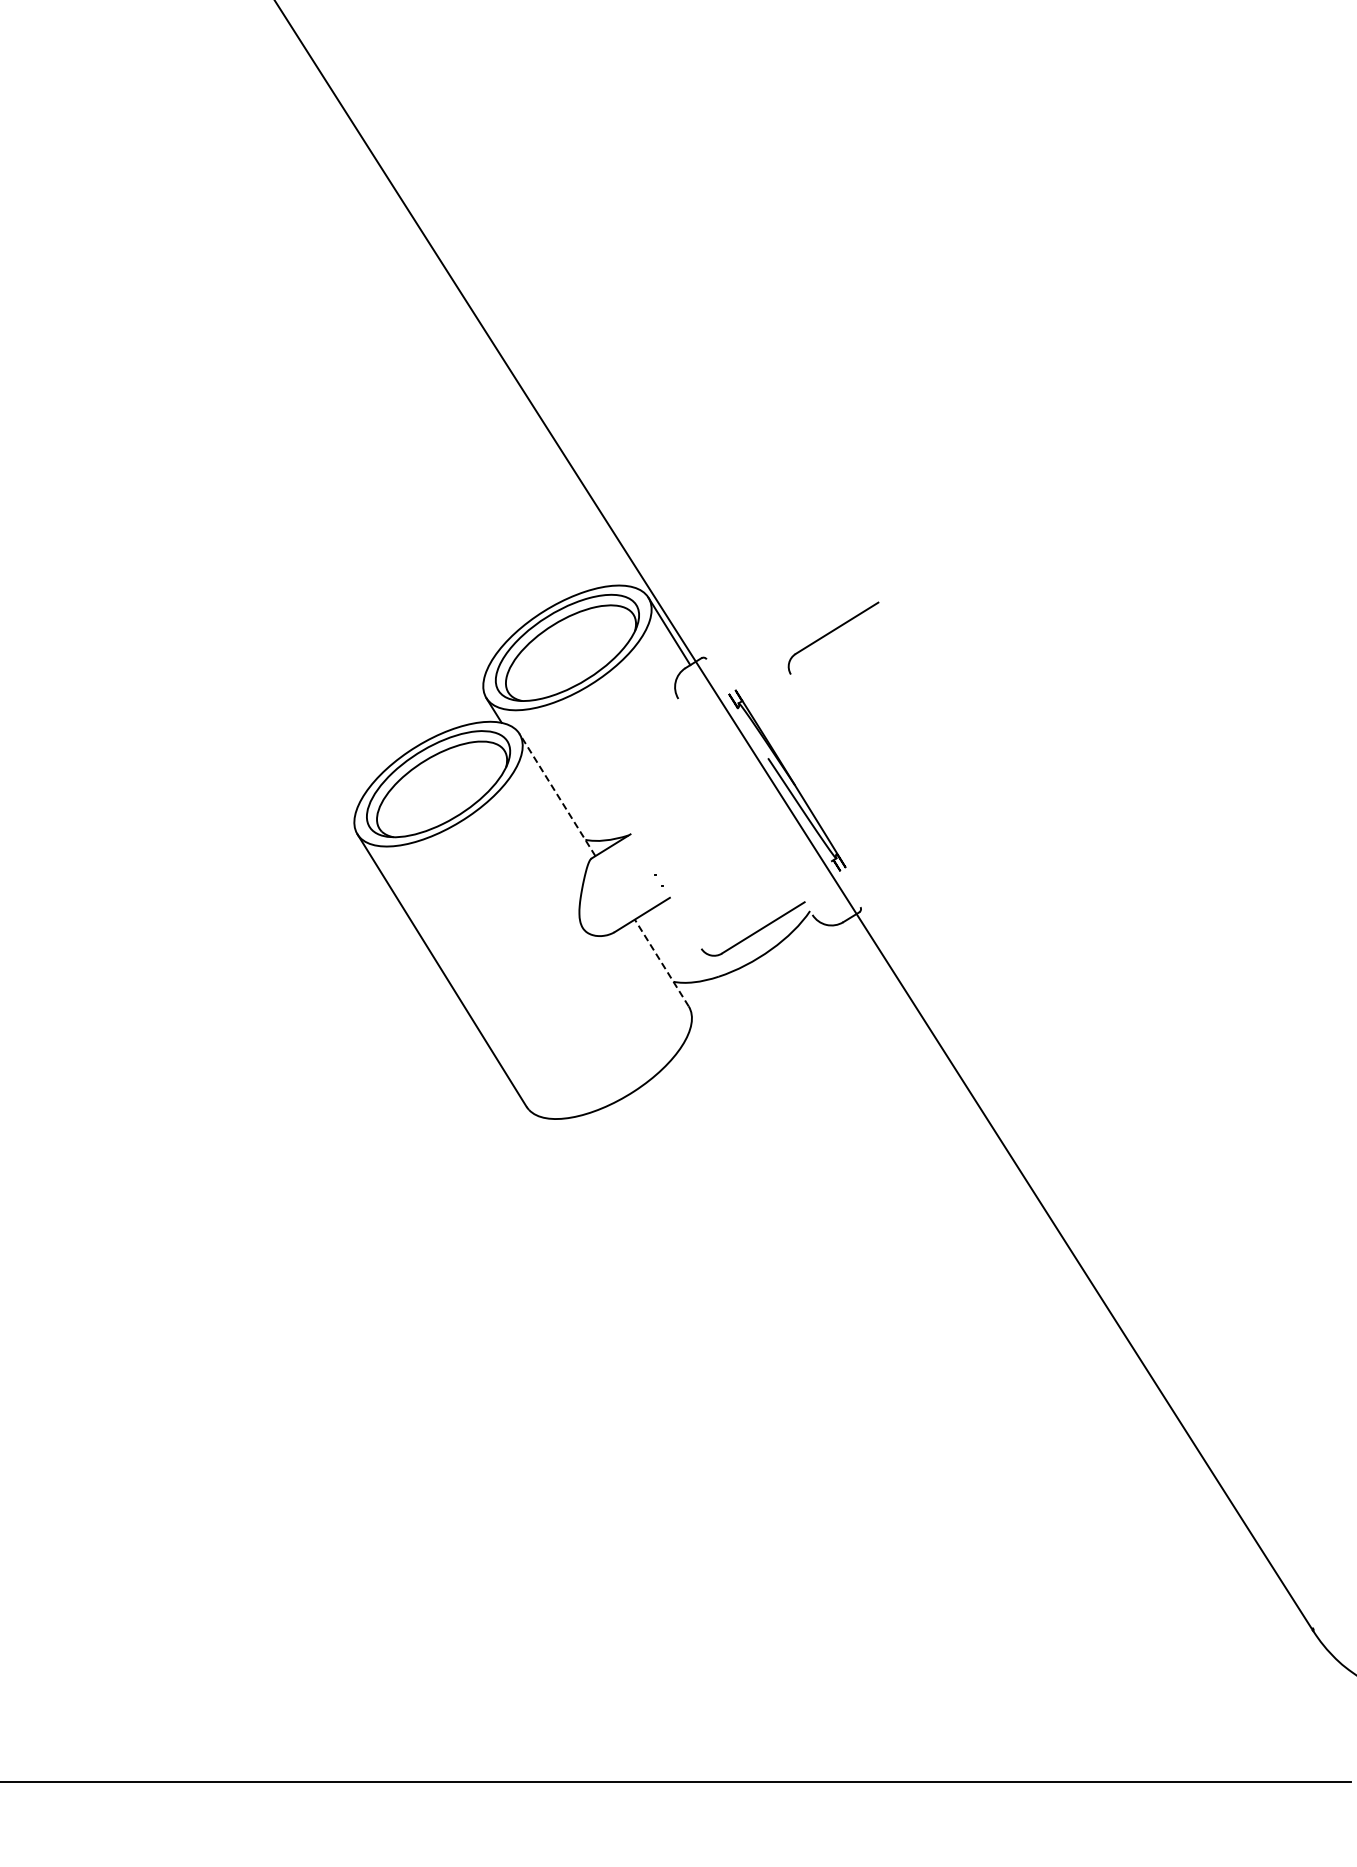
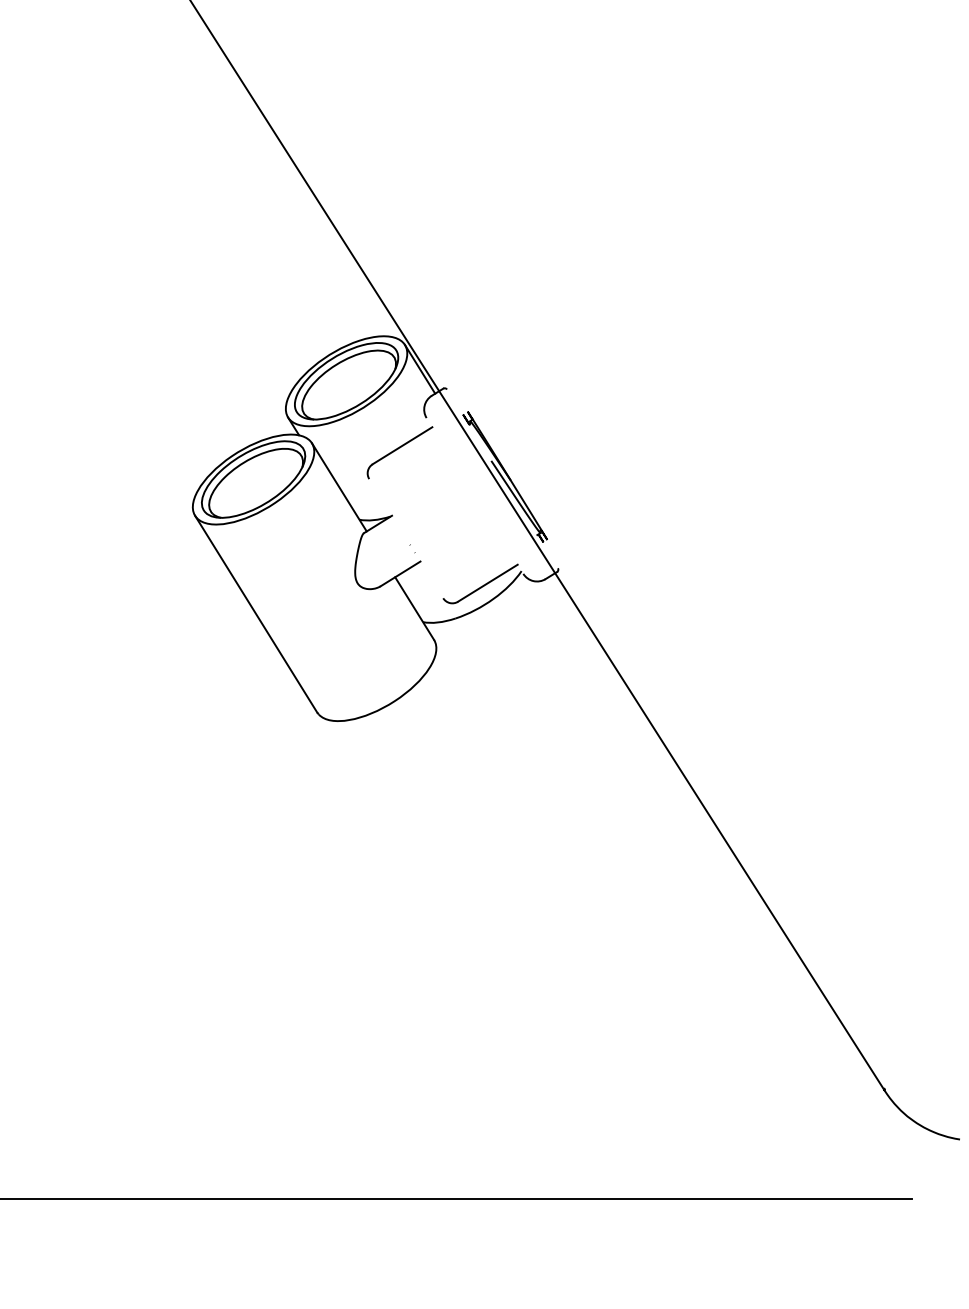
part: (833, 637) -> (399, 452), moved
line: (557, 794) -> (339, 487), dashed -> solid
line: (661, 962) -> (414, 608), dashed -> solid

